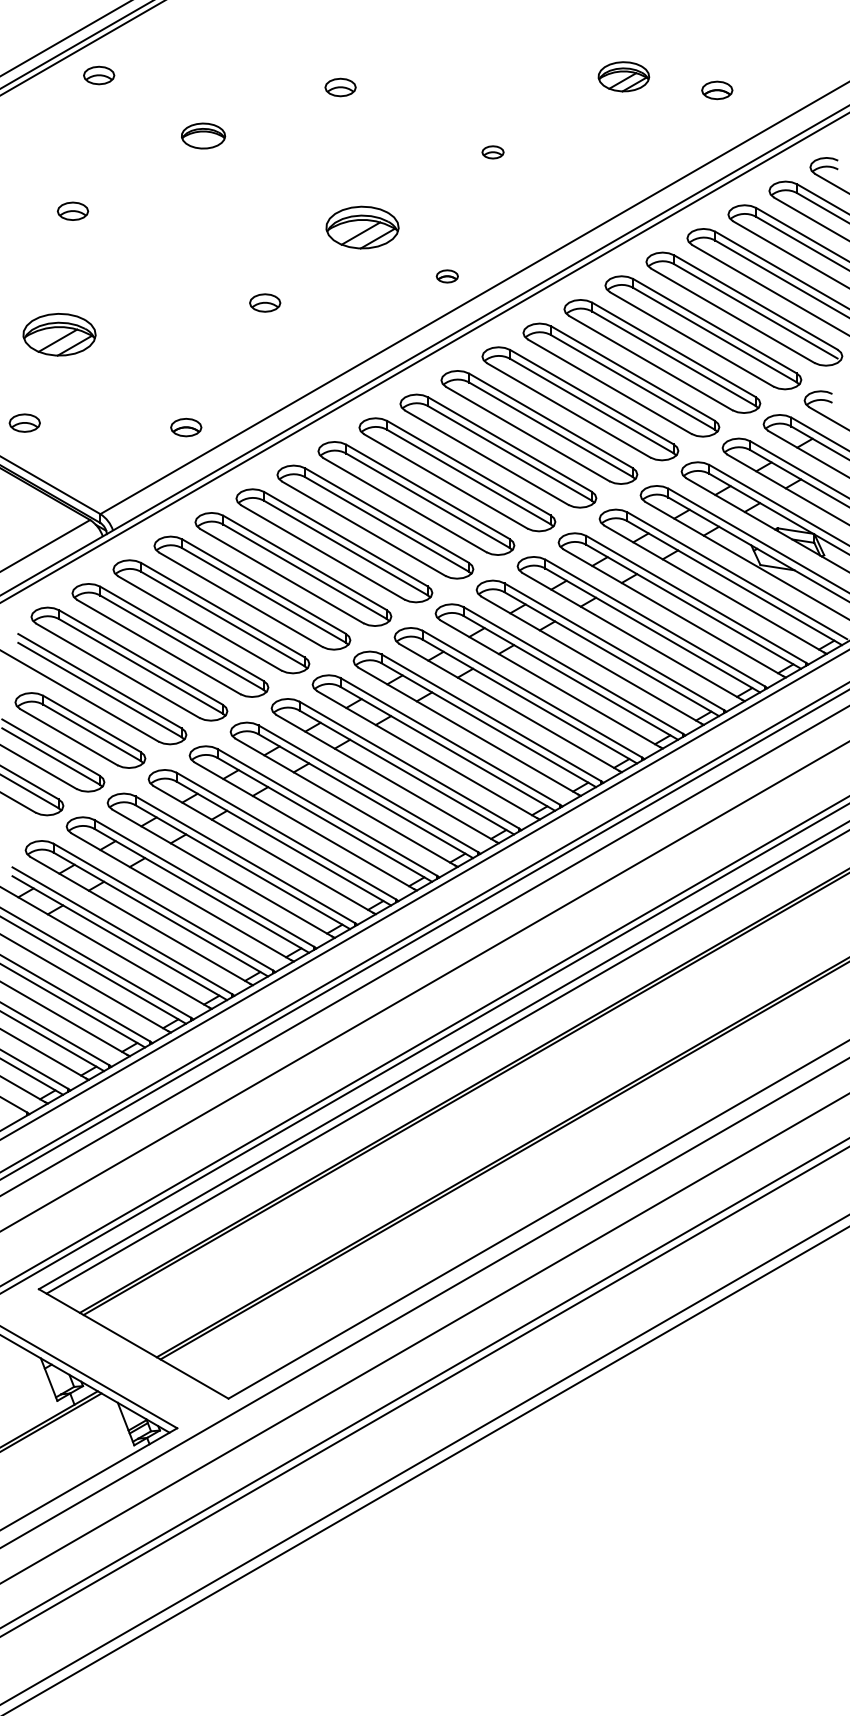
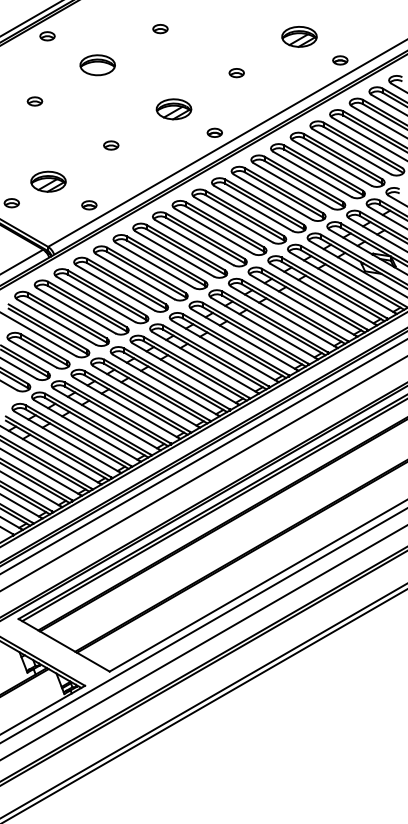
part: (623, 75) -> (299, 36), size x1.43
part: (340, 88) -> (160, 29), moved
part: (717, 90) -> (340, 60), moved
part: (203, 136) -> (97, 65), size x1.67
part: (492, 153) -> (236, 73), size x1.43
part: (446, 275) -> (214, 132), size x1.43
part: (265, 302) -> (111, 145), moved
part: (59, 334) -> (48, 181), moved

